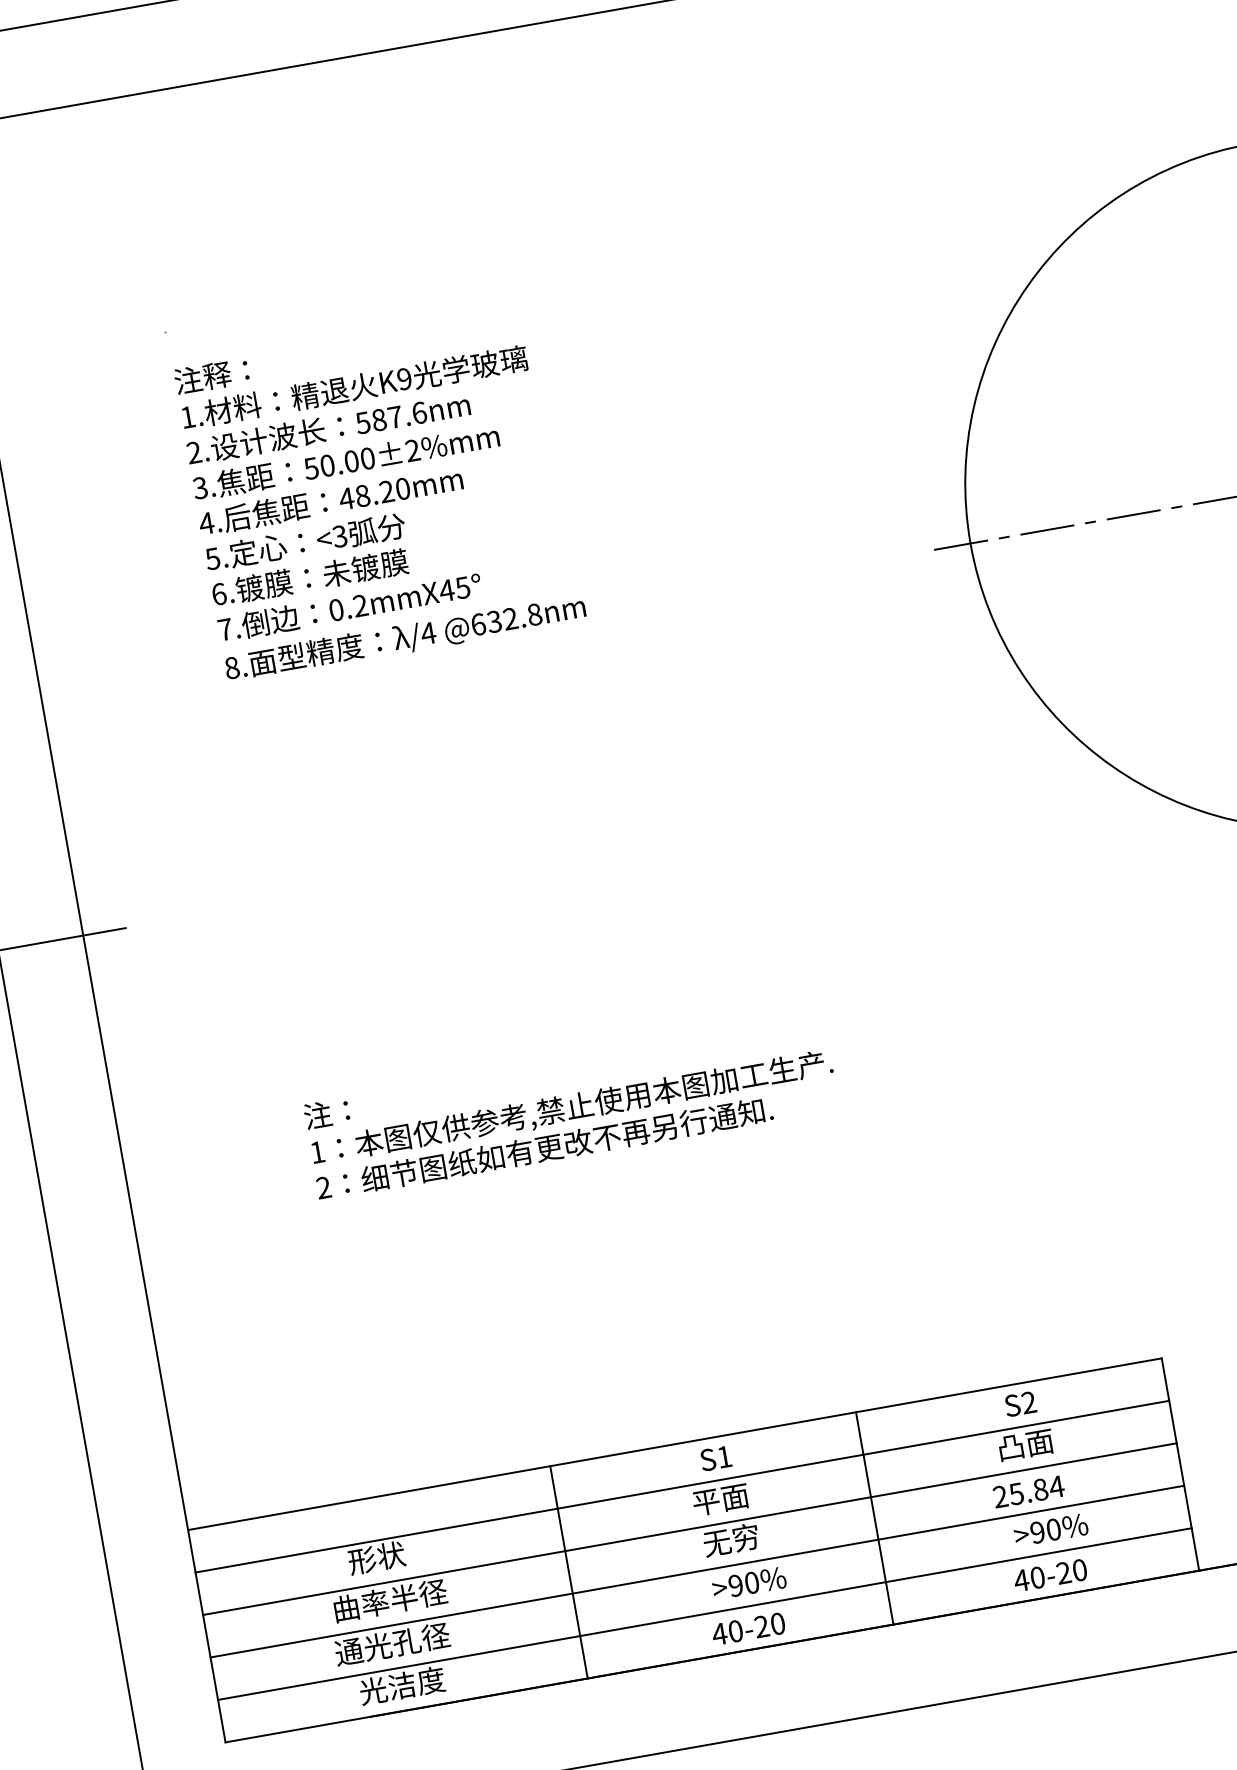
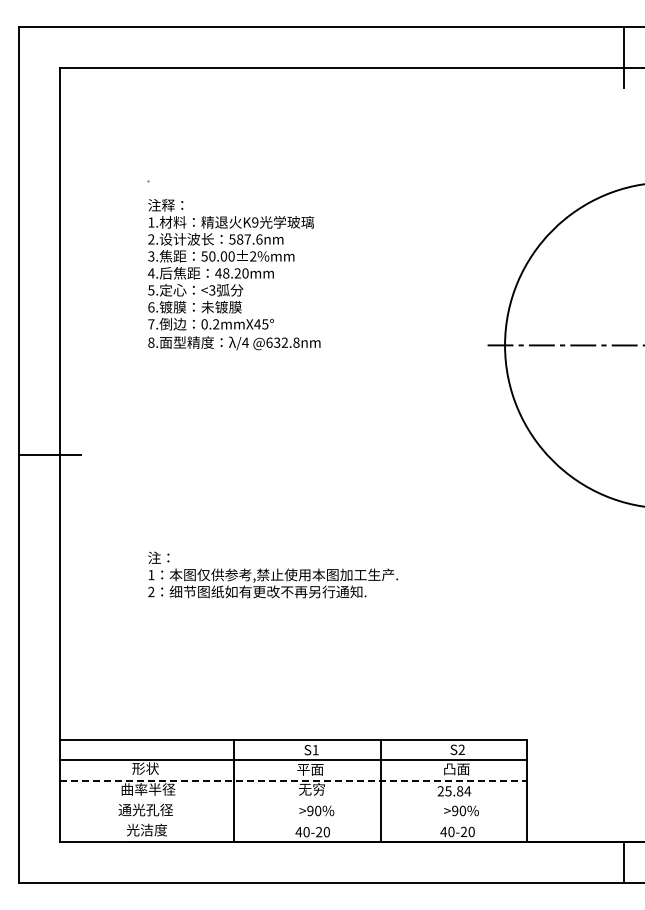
line: (691, 1528) -> (294, 780), solid -> dashed
line: (697, 1572) -> (293, 801), removed
line: (704, 1613) -> (293, 821), removed

